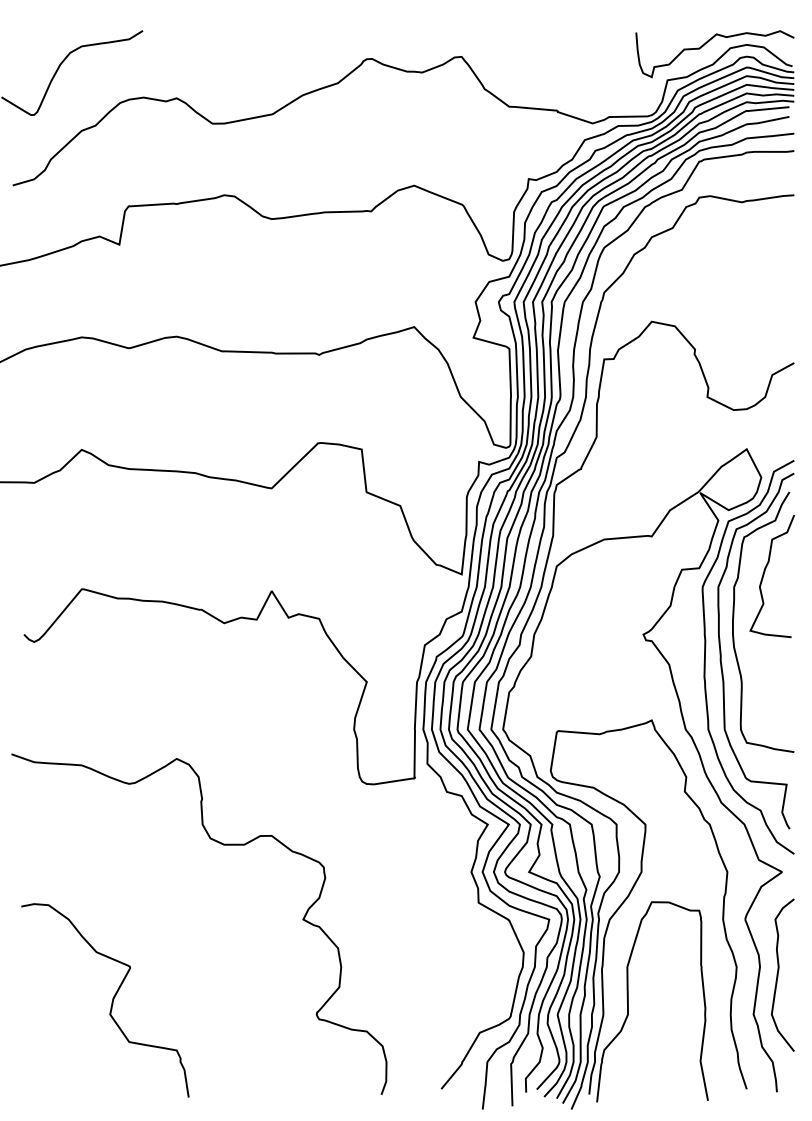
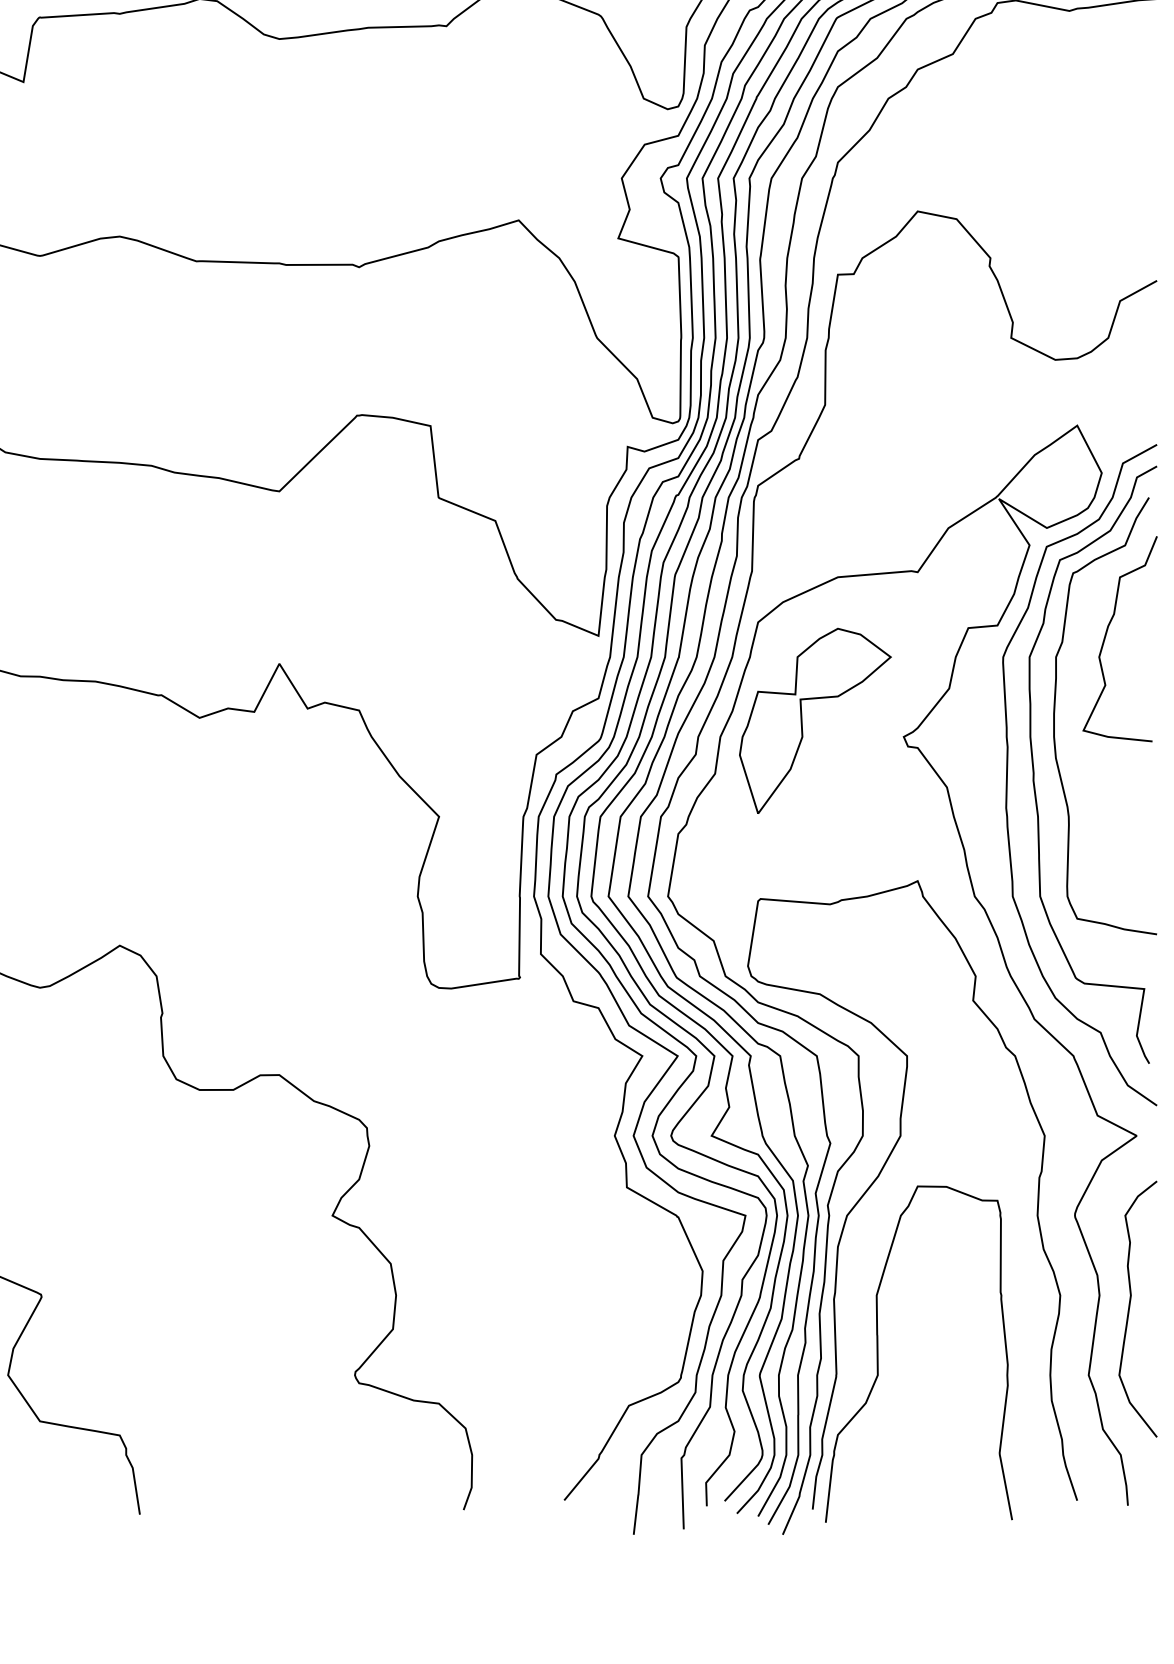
part: (583, 624) -> (803, 720), added

